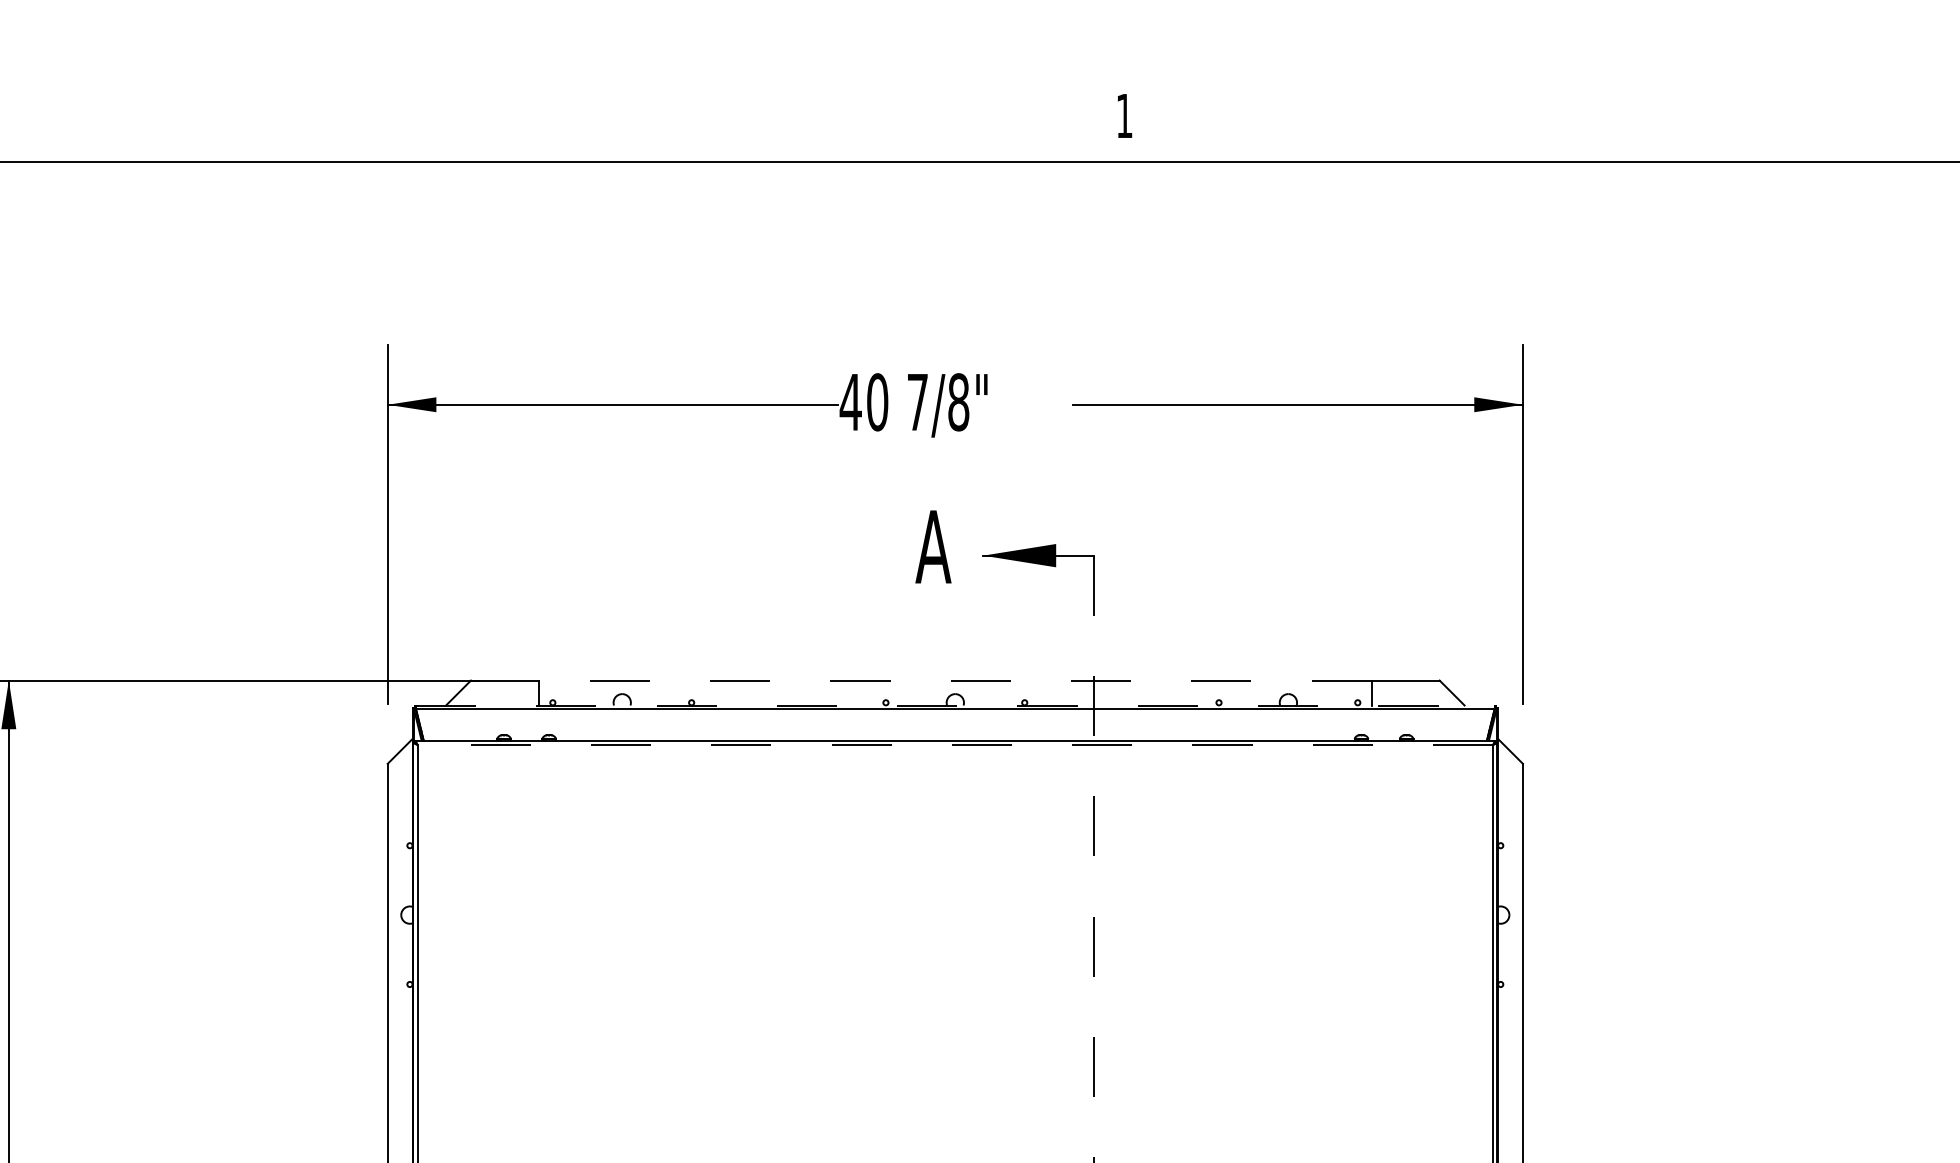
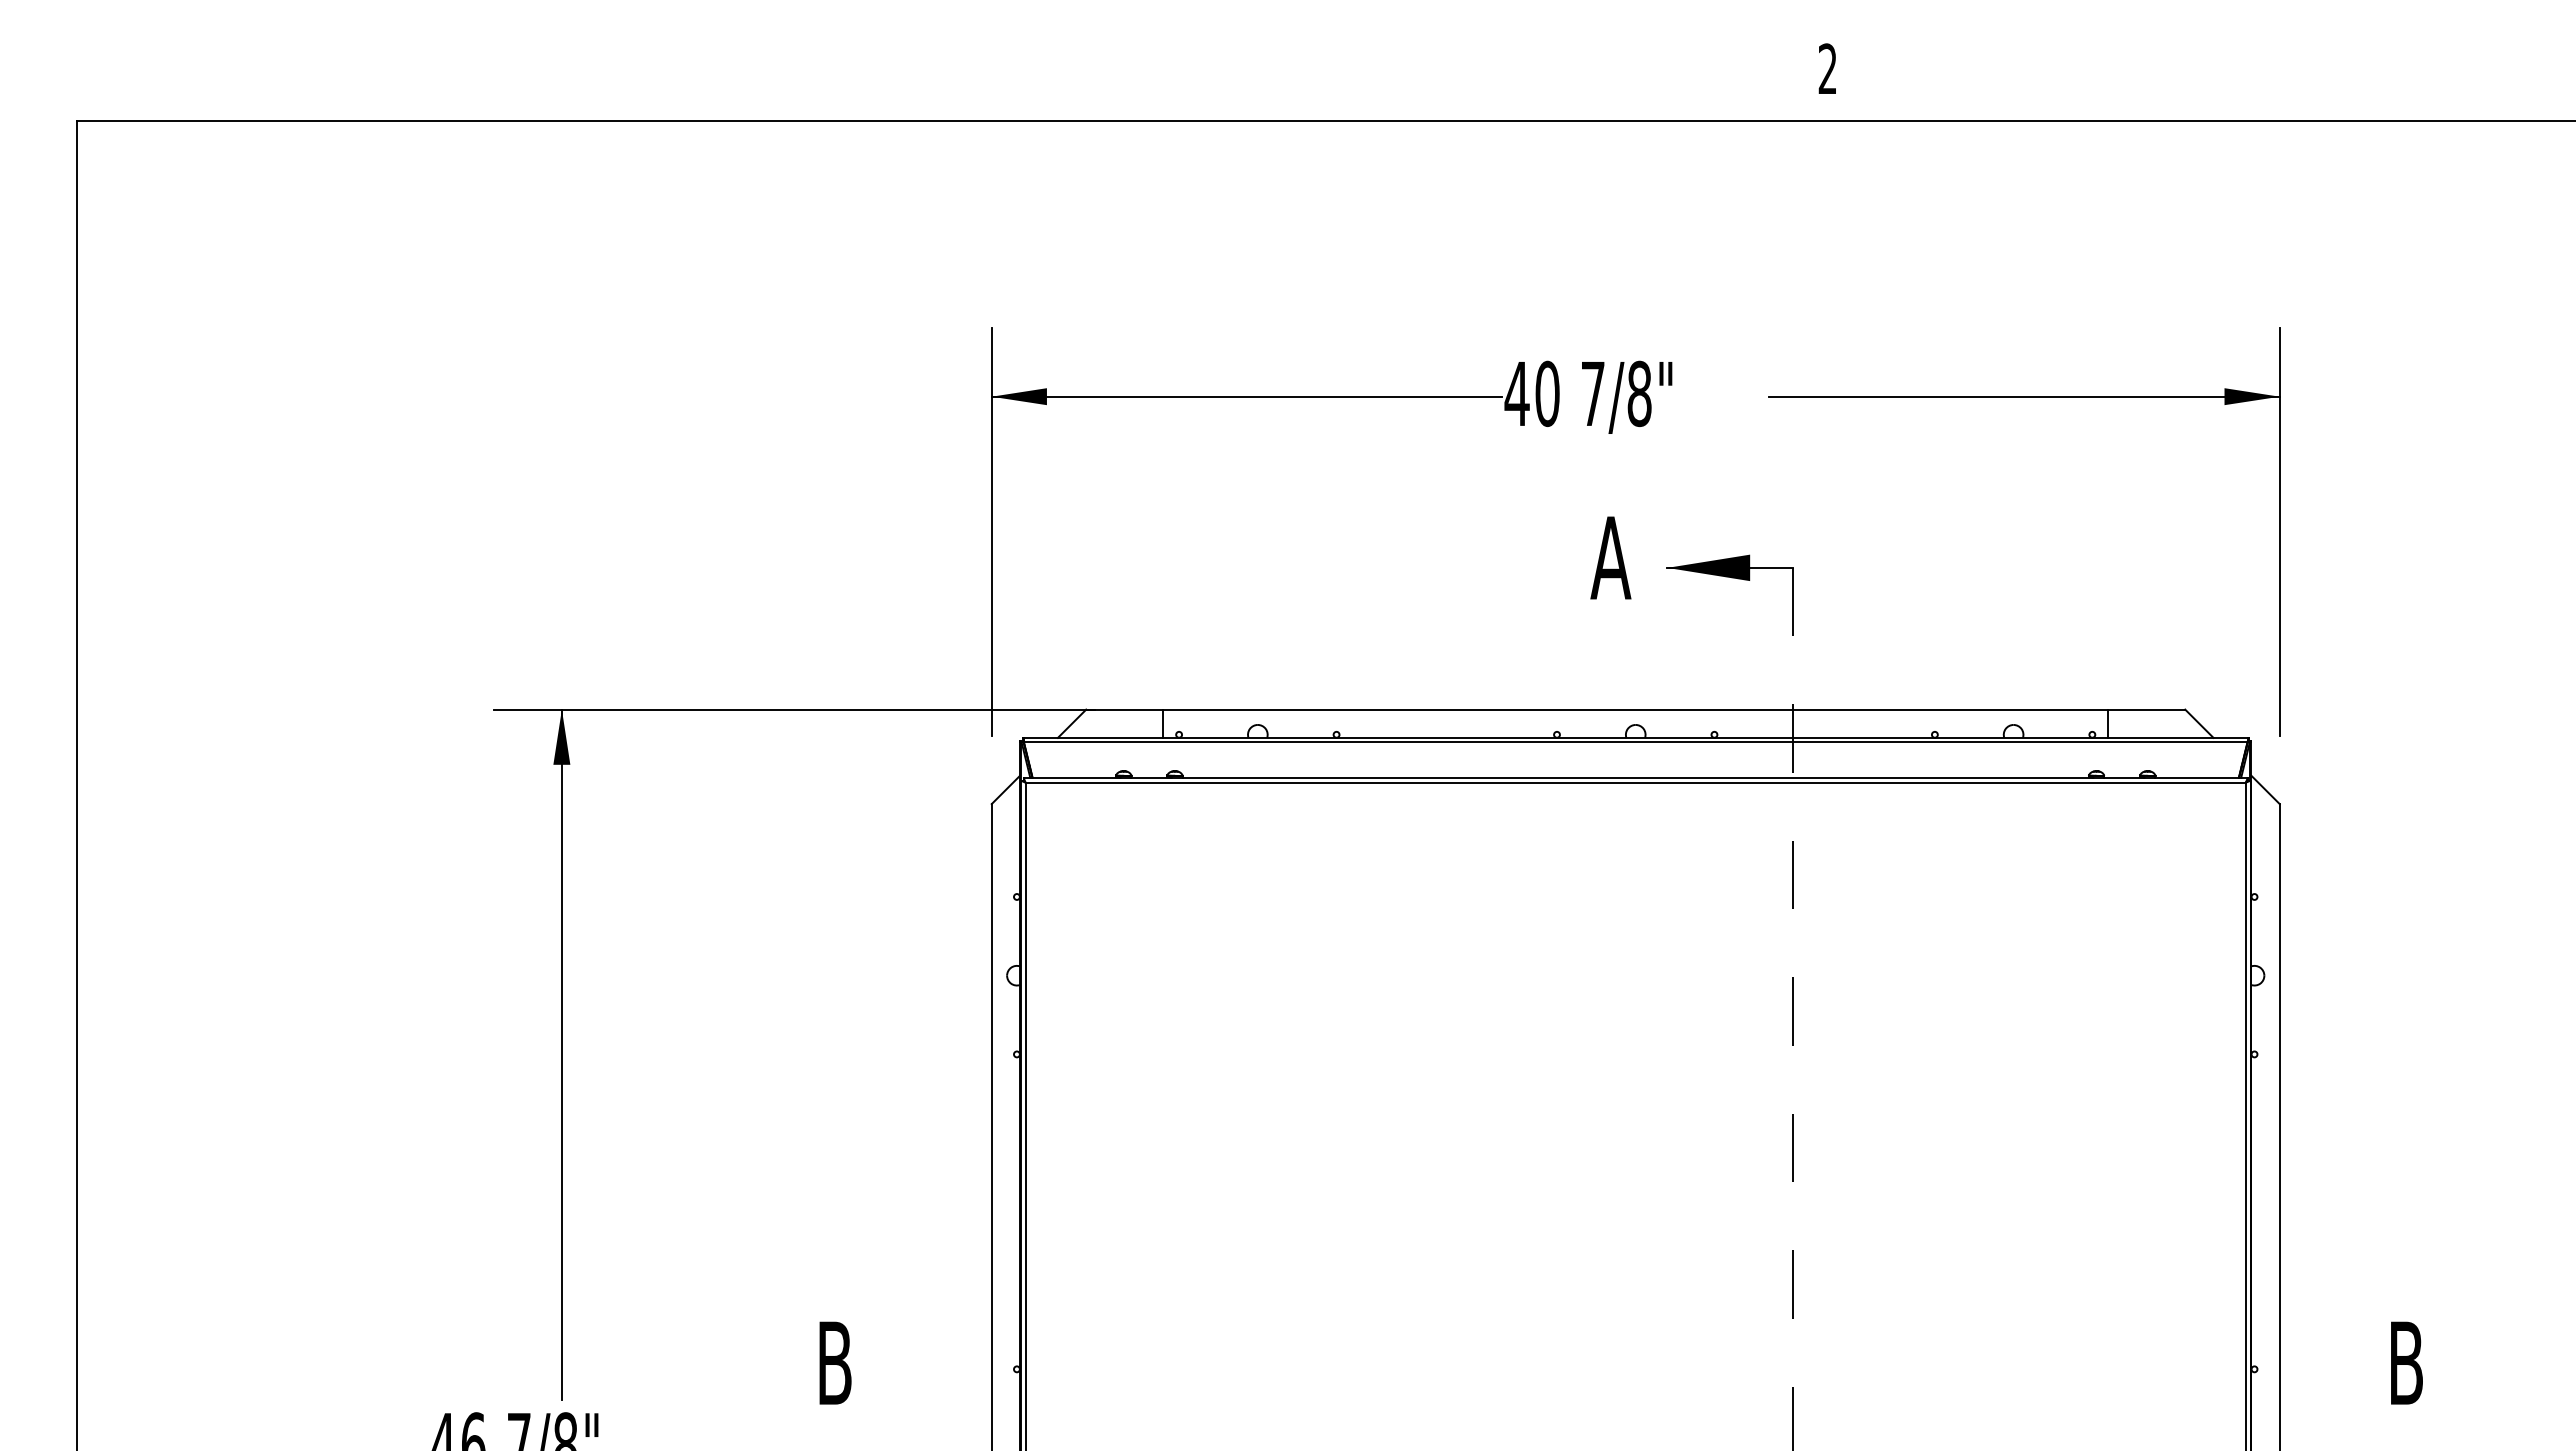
text: (1124, 115) -> (1827, 68), 1 -> 2
line: (955, 680) -> (1635, 709), dashed -> solid
line: (955, 705) -> (1635, 737), dashed -> solid
line: (955, 744) -> (1635, 782), dashed -> solid

